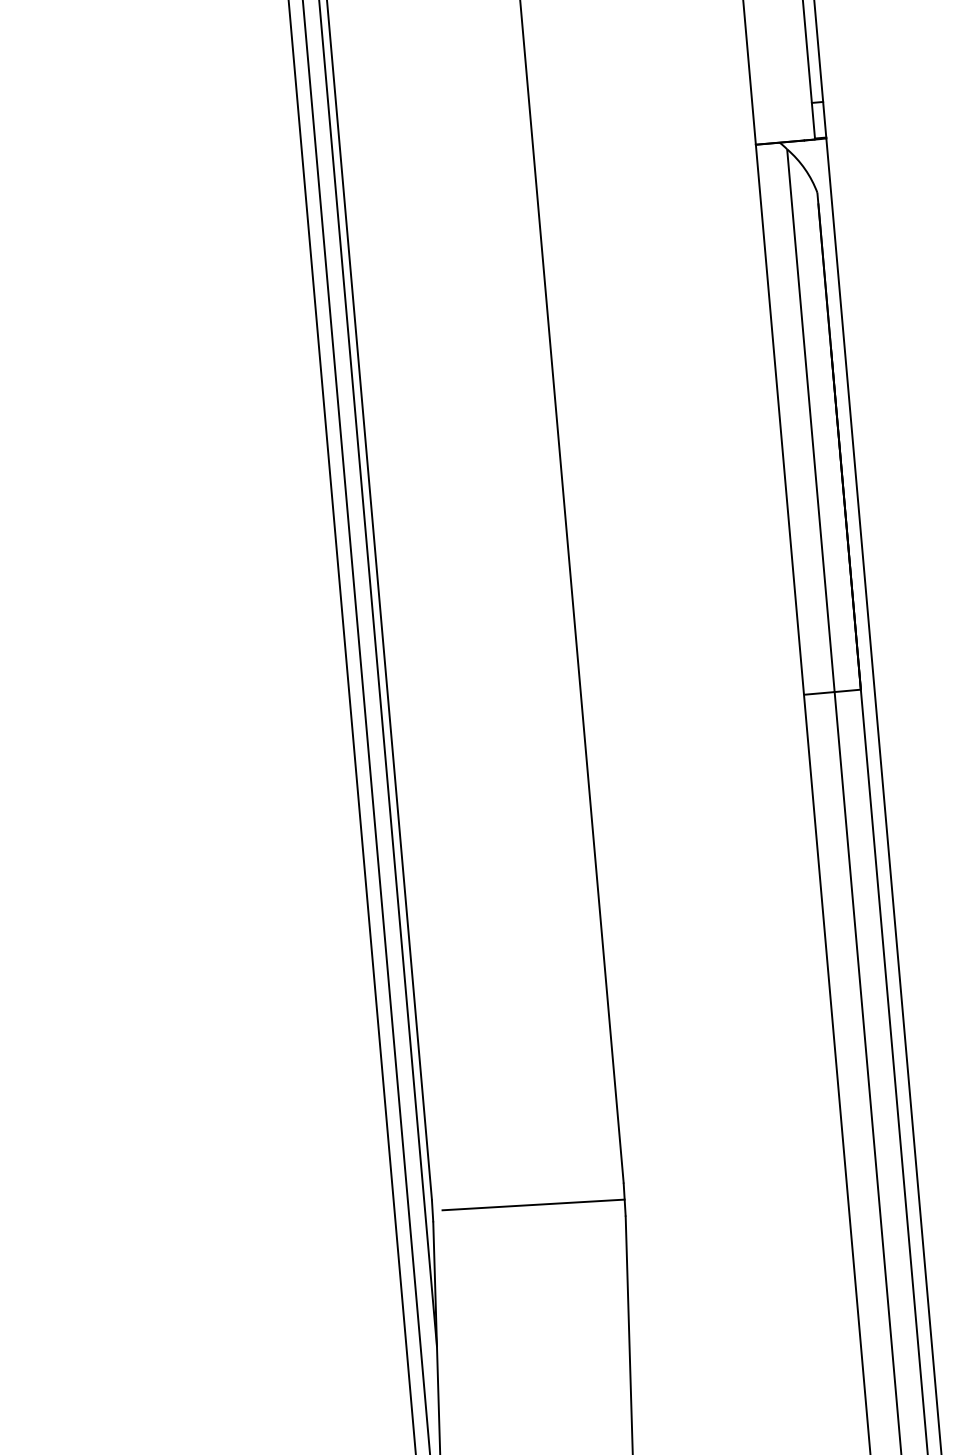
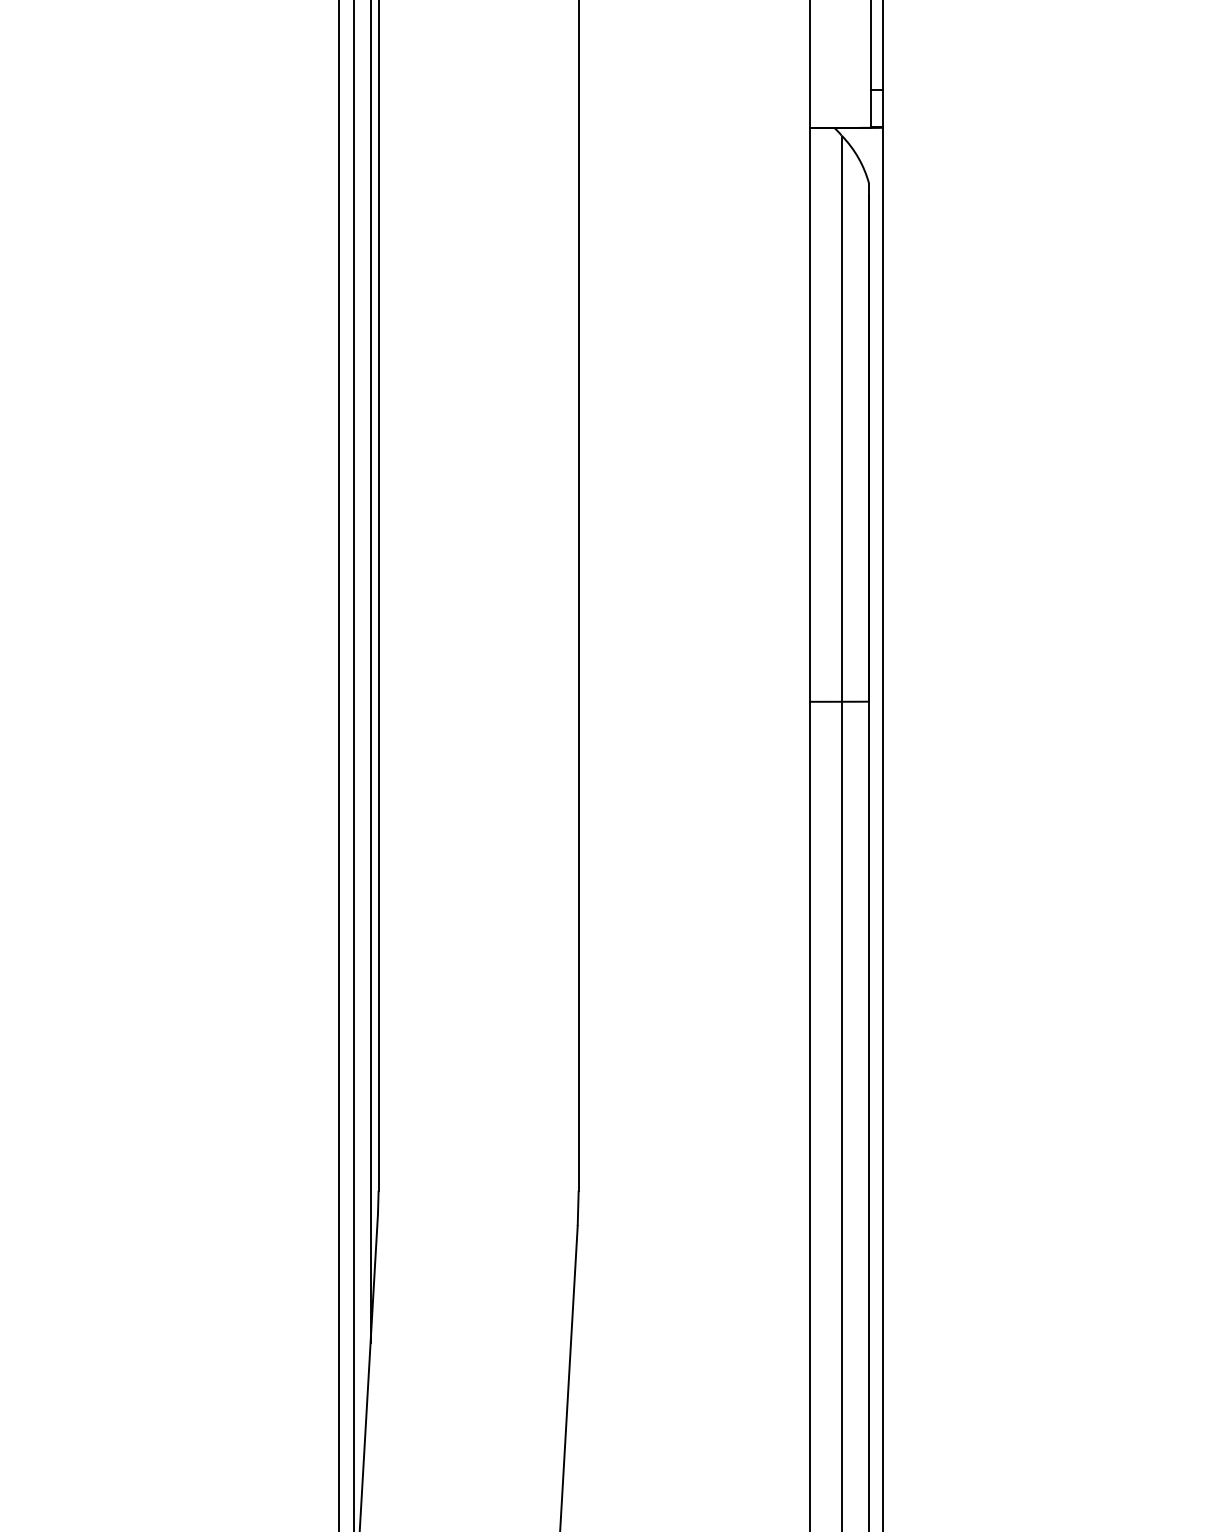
line: (533, 1204) -> (483, 1205), removed

